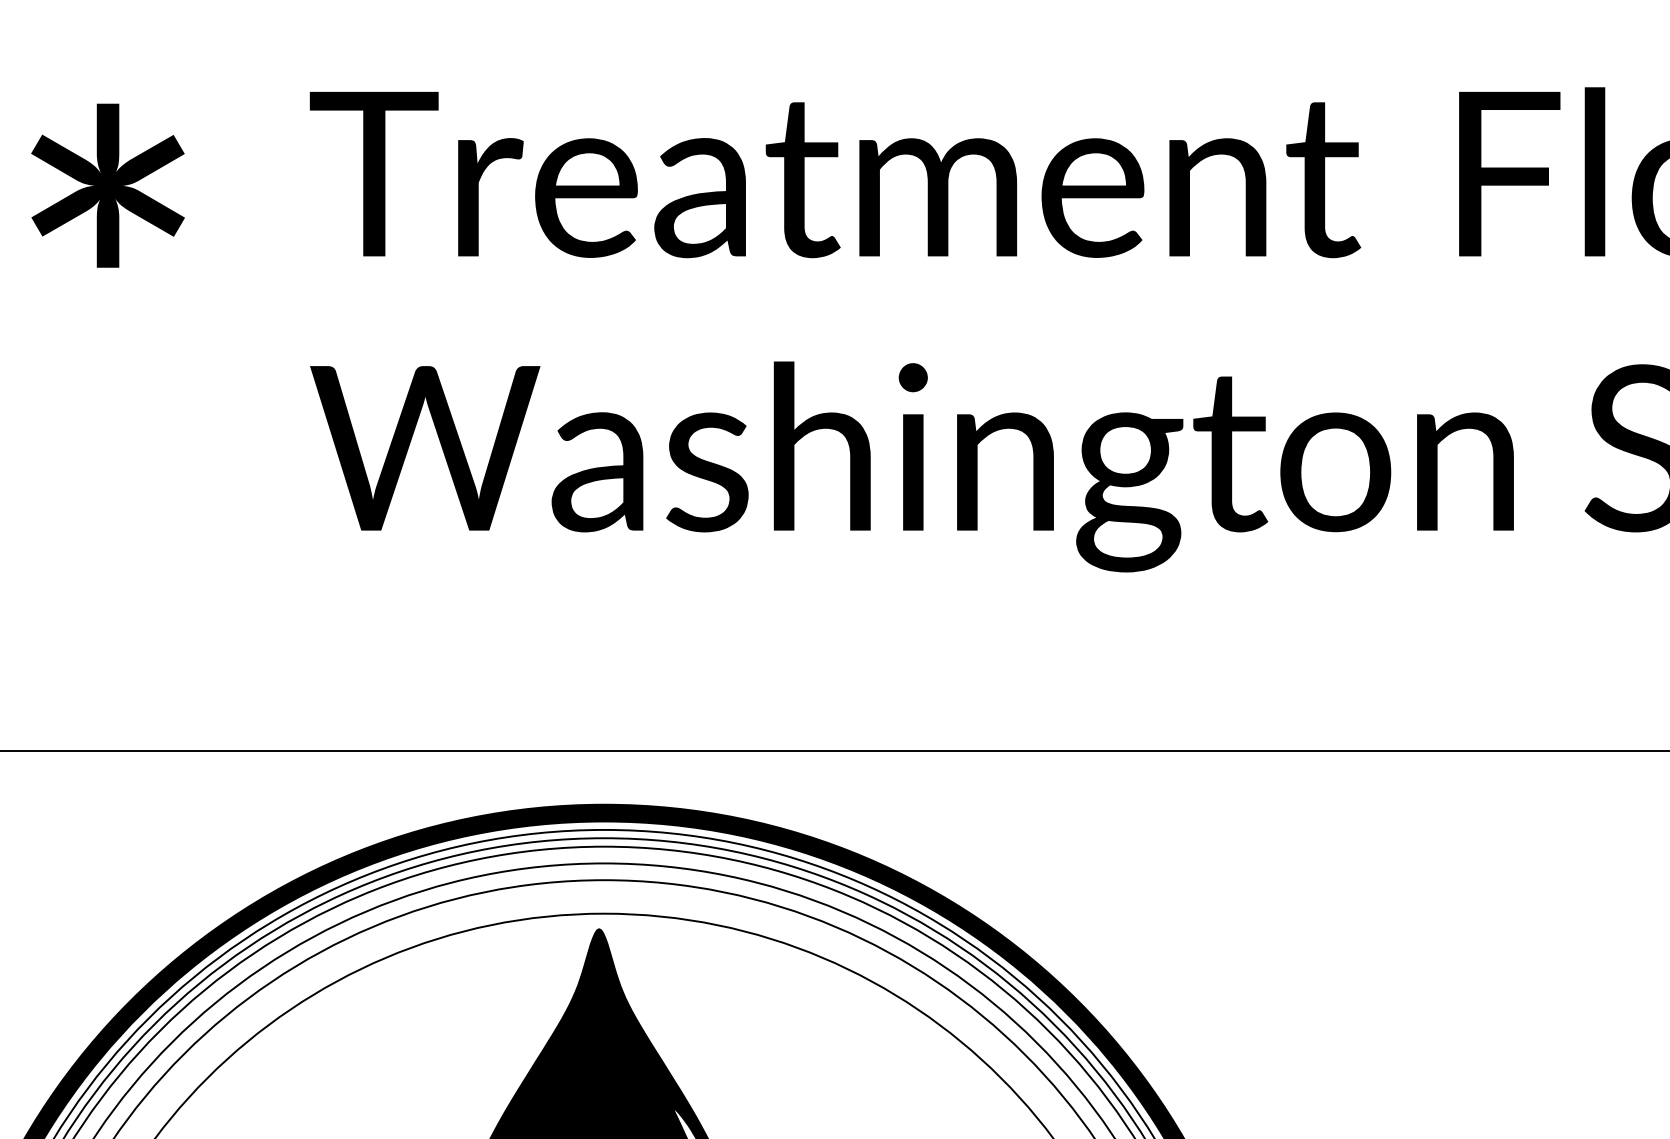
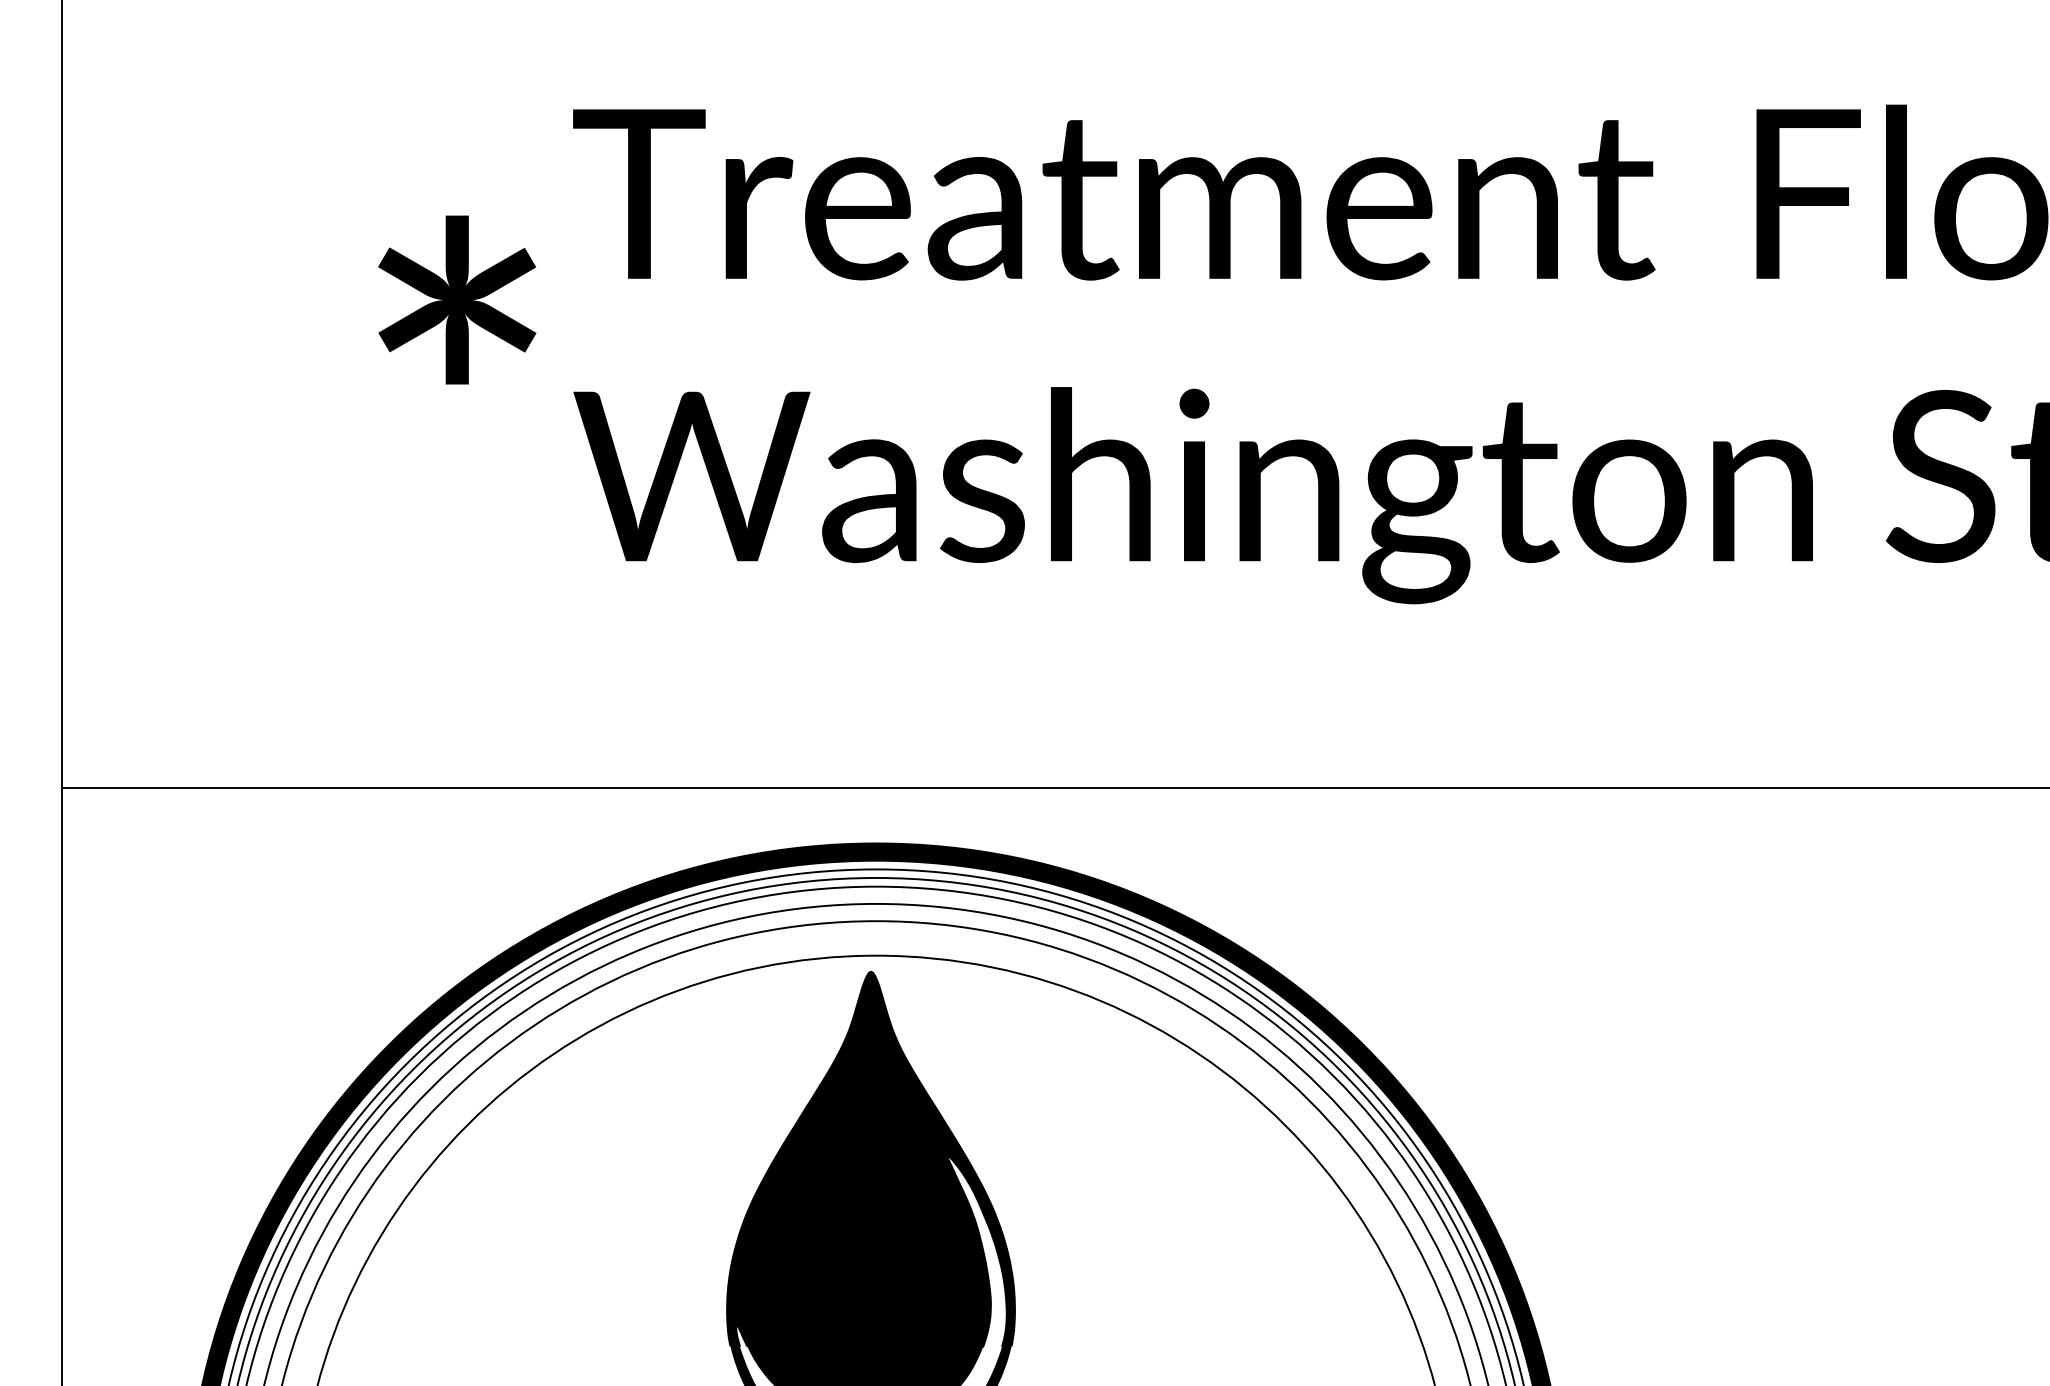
text: (108, 185) -> (457, 299), moved

